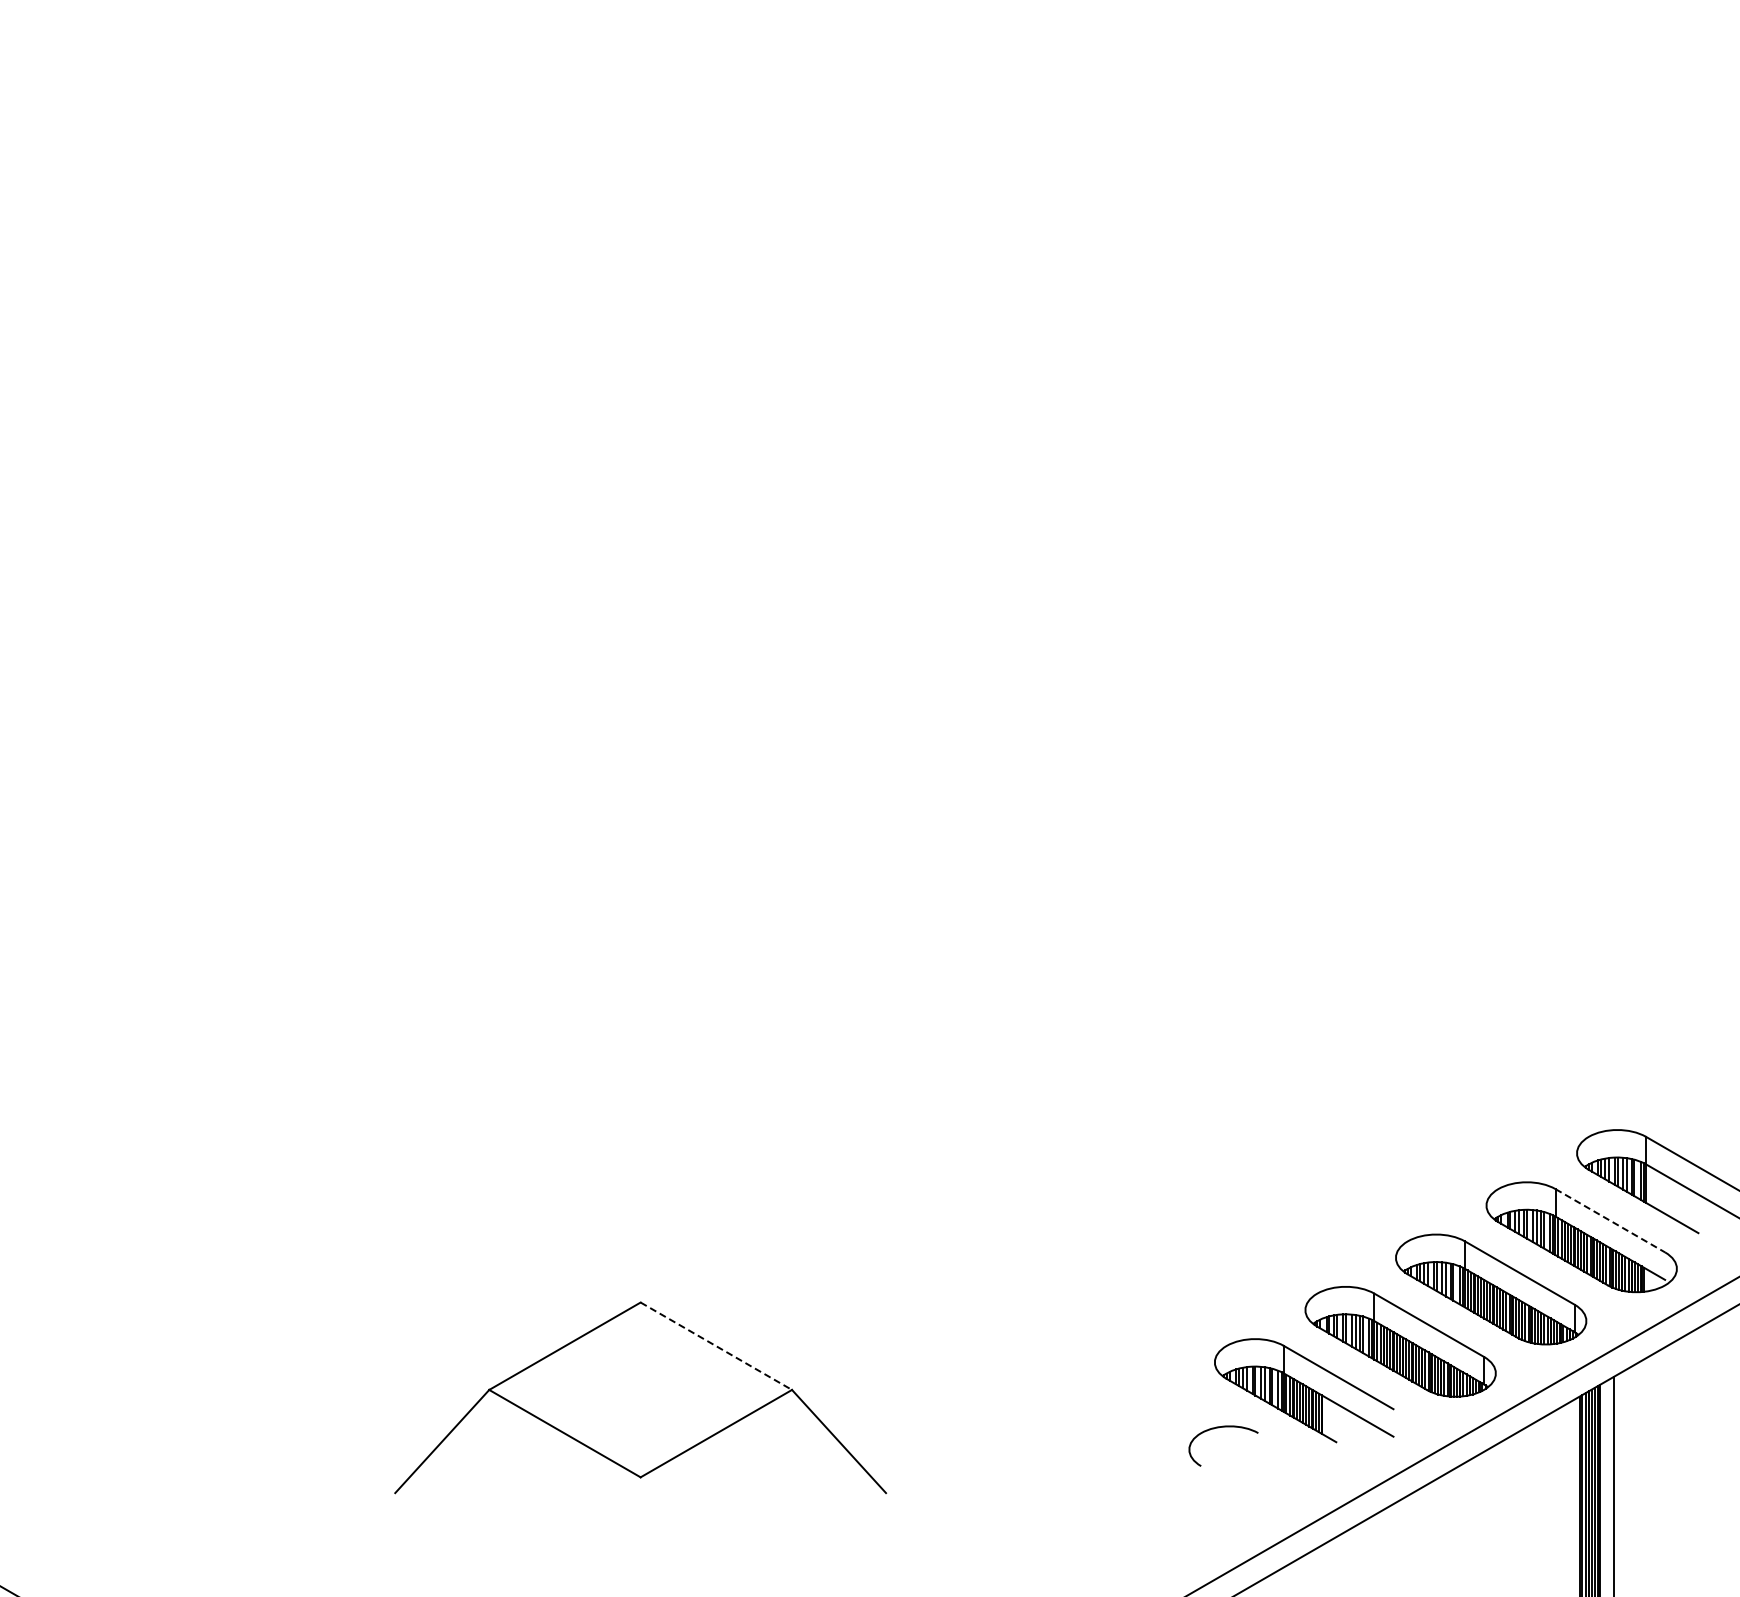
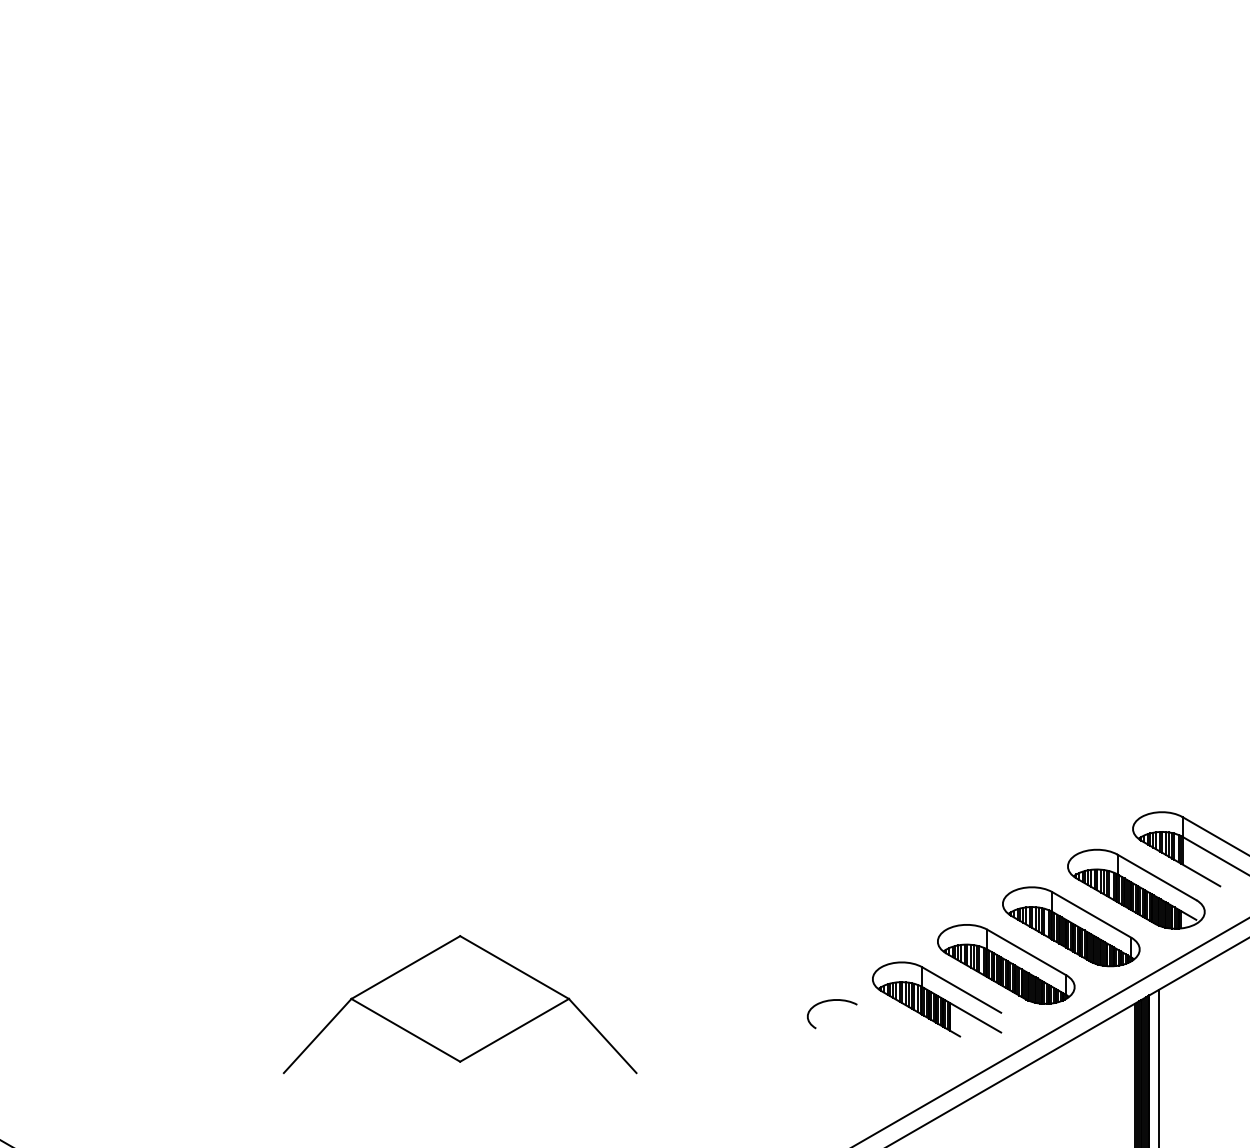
line: (1610, 1221) -> (1157, 877), dashed -> solid
line: (716, 1346) -> (514, 967), dashed -> solid
curve: (1218, 1428) -> (828, 1001), moved

